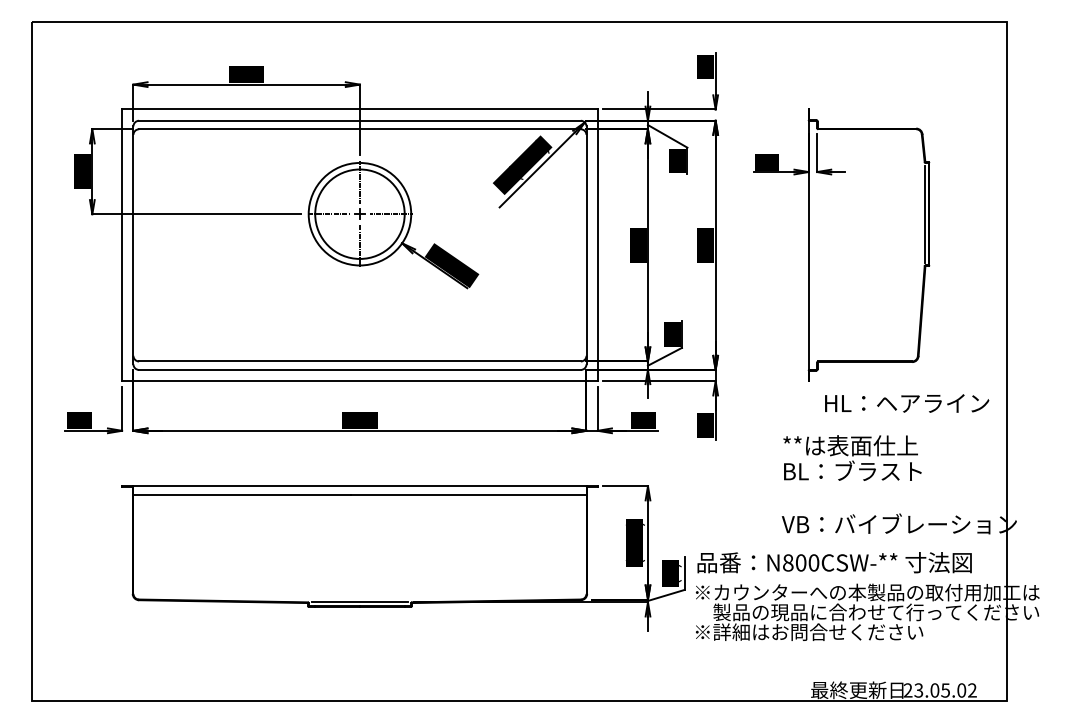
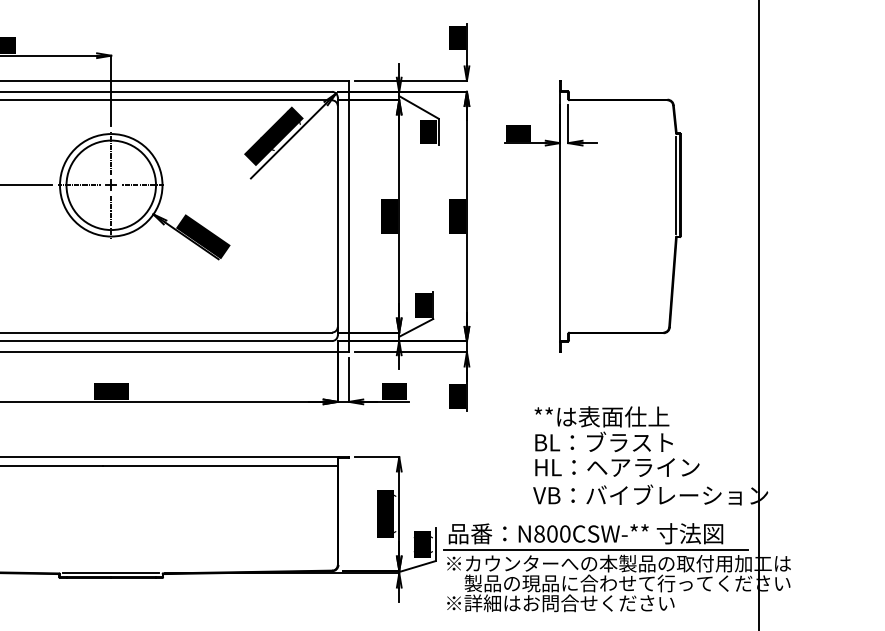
text: (907, 403) -> (617, 467), moved
line: (844, 579) -> (595, 550), added

